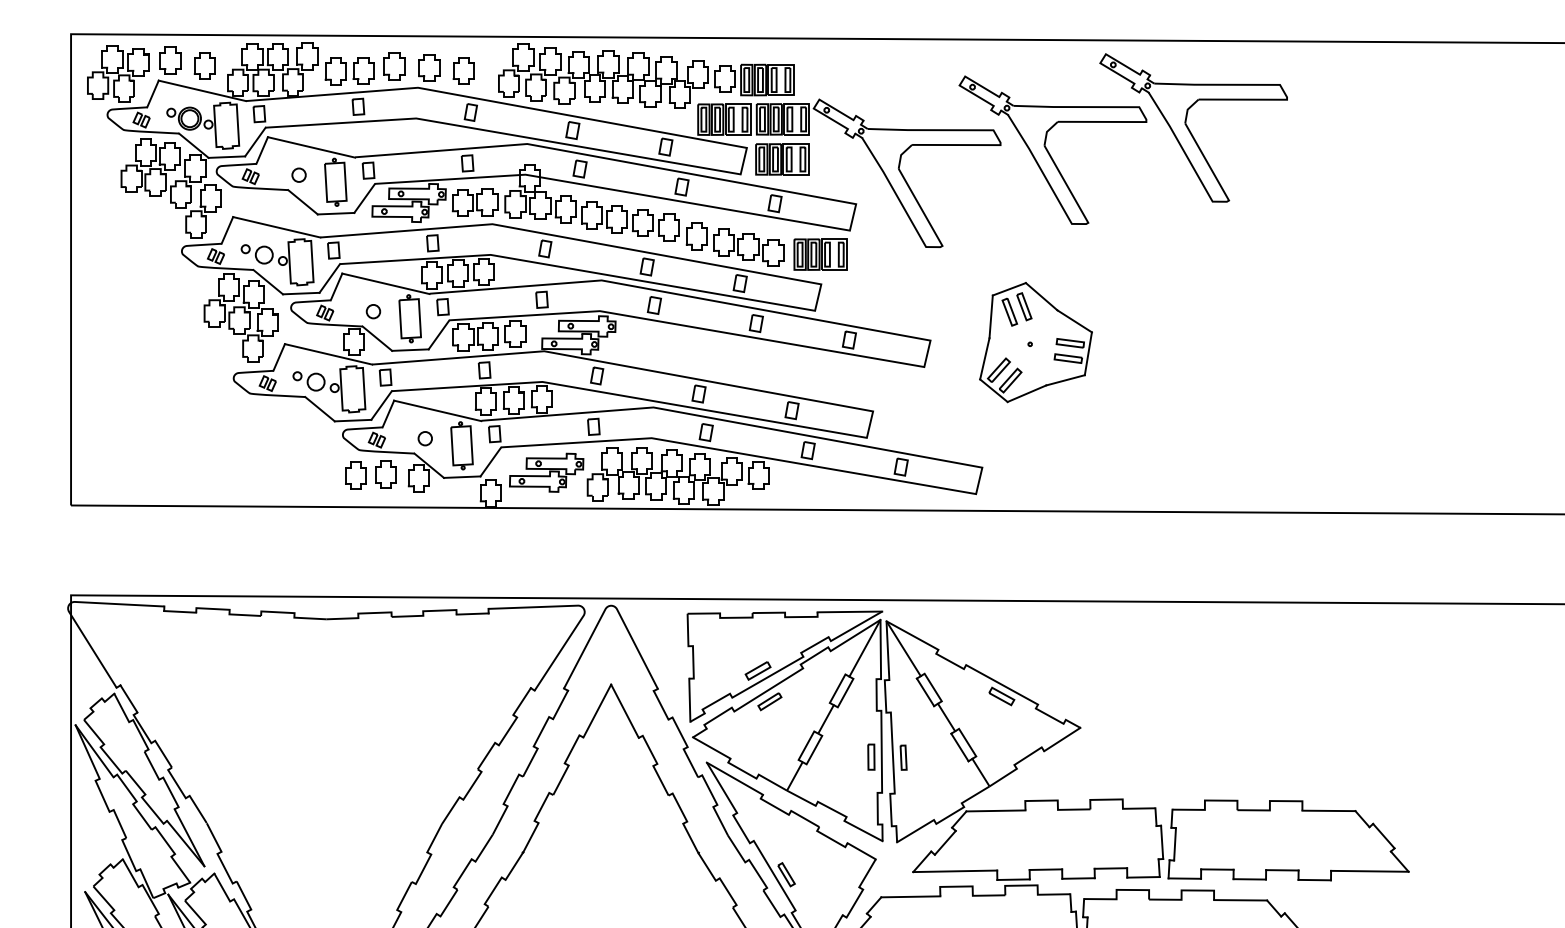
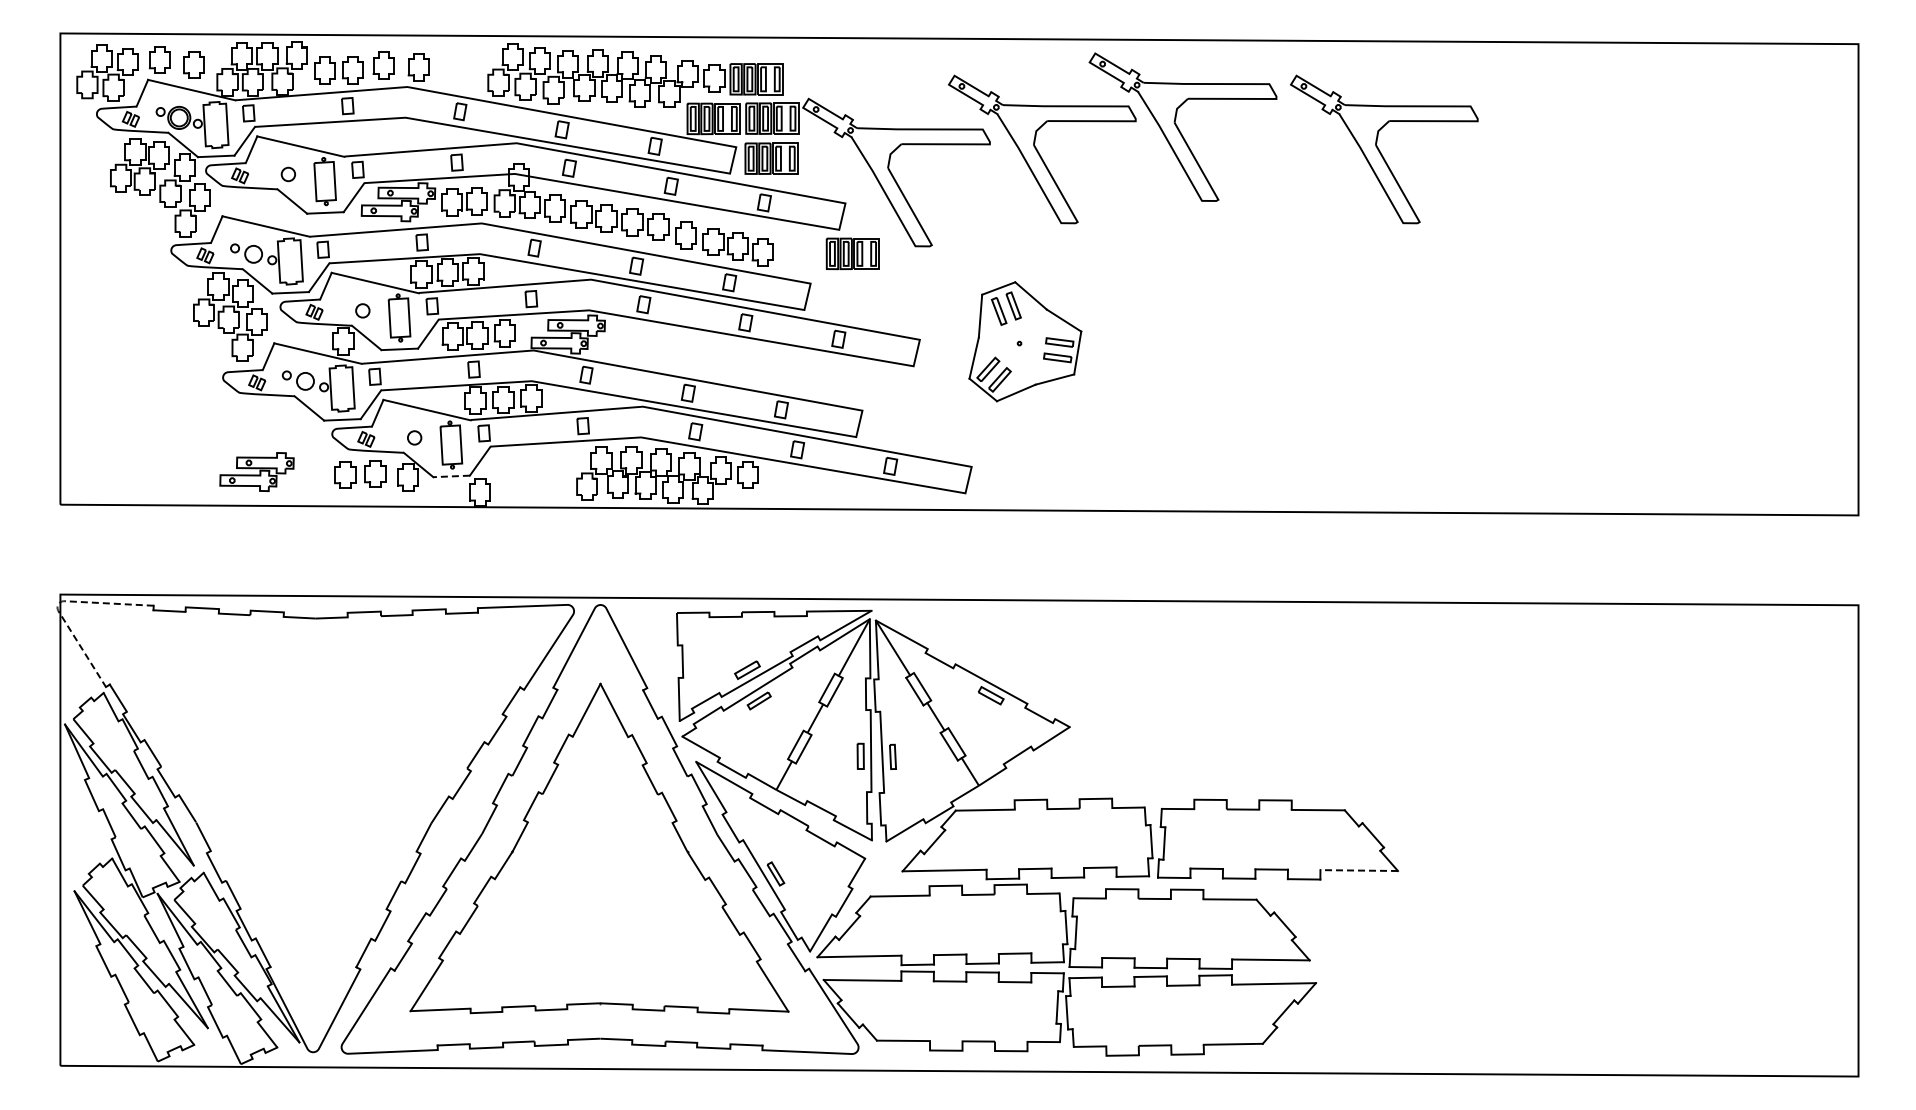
part: (463, 71) -> (452, 70), removed
part: (1395, 150) -> (1384, 149), added
part: (820, 254) -> (852, 253), moved
part: (546, 472) -> (256, 471), moved
line: (462, 477) -> (451, 476), solid -> dashed
line: (69, 605) -> (58, 604), solid -> dashed
line: (1370, 871) -> (1359, 870), solid -> dashed

